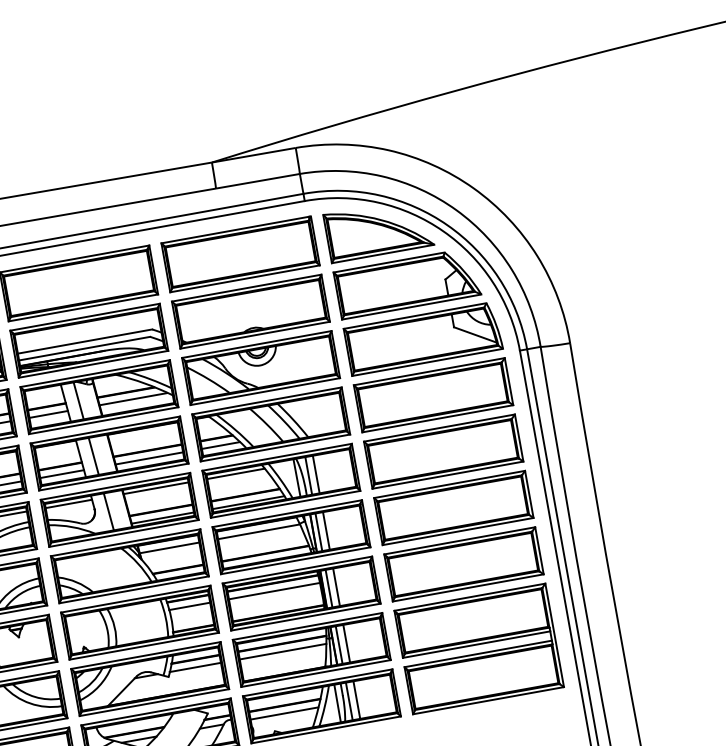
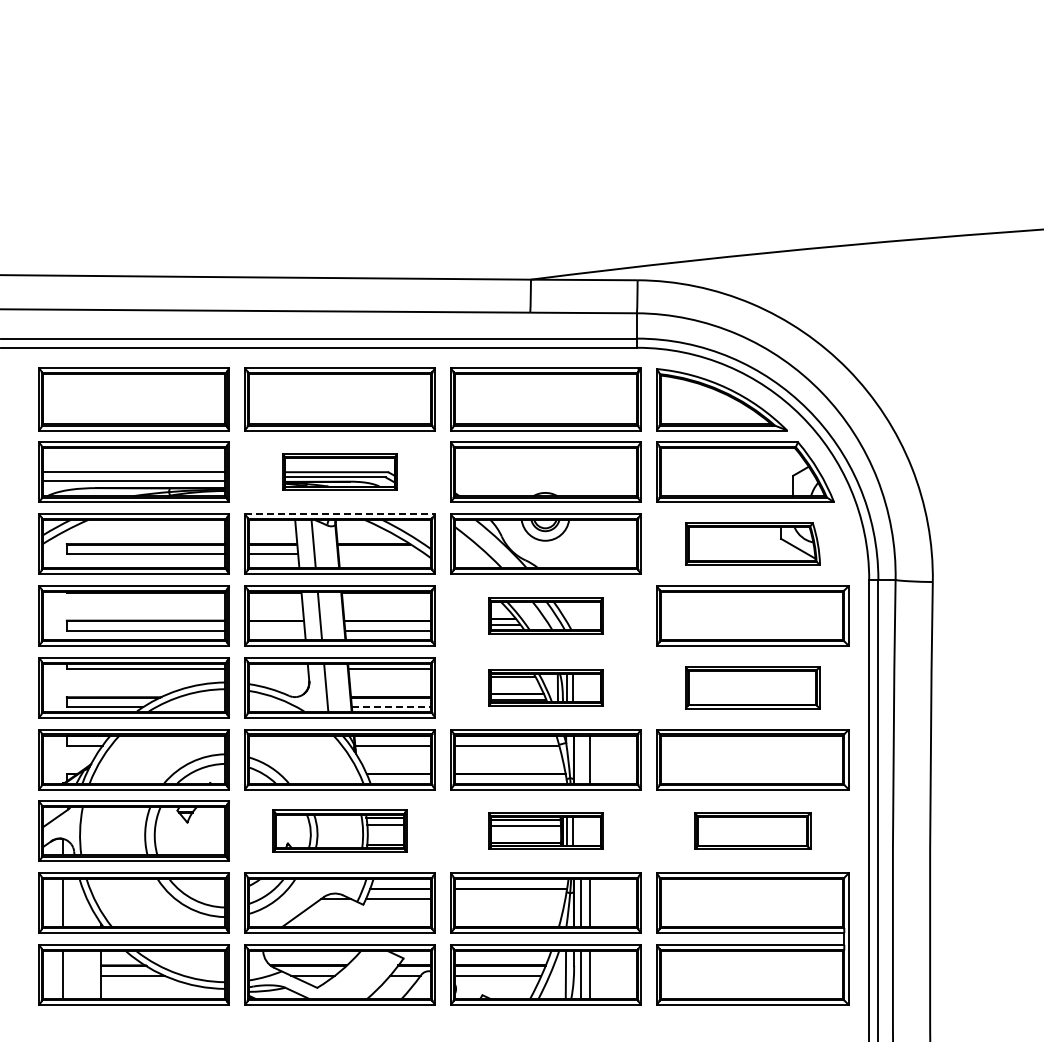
part: (423, 338) -> (752, 543), size x0.7
part: (88, 340) -> (339, 471), size x0.6
line: (95, 373) -> (340, 514), solid -> dashed
line: (133, 399) -> (381, 554), removed
part: (270, 424) -> (545, 615), size x0.6
part: (443, 451) -> (752, 687), size x0.7
line: (61, 473) -> (276, 630), removed
part: (280, 480) -> (545, 687), size x0.6
line: (68, 504) -> (278, 669), removed
line: (162, 518) -> (391, 707), solid -> dashed
line: (318, 532) -> (580, 759), removed
part: (463, 563) -> (752, 830), size x0.6
part: (301, 592) -> (545, 830), size x0.6
part: (139, 622) -> (339, 830), size x0.7
line: (283, 651) -> (510, 898), removed

